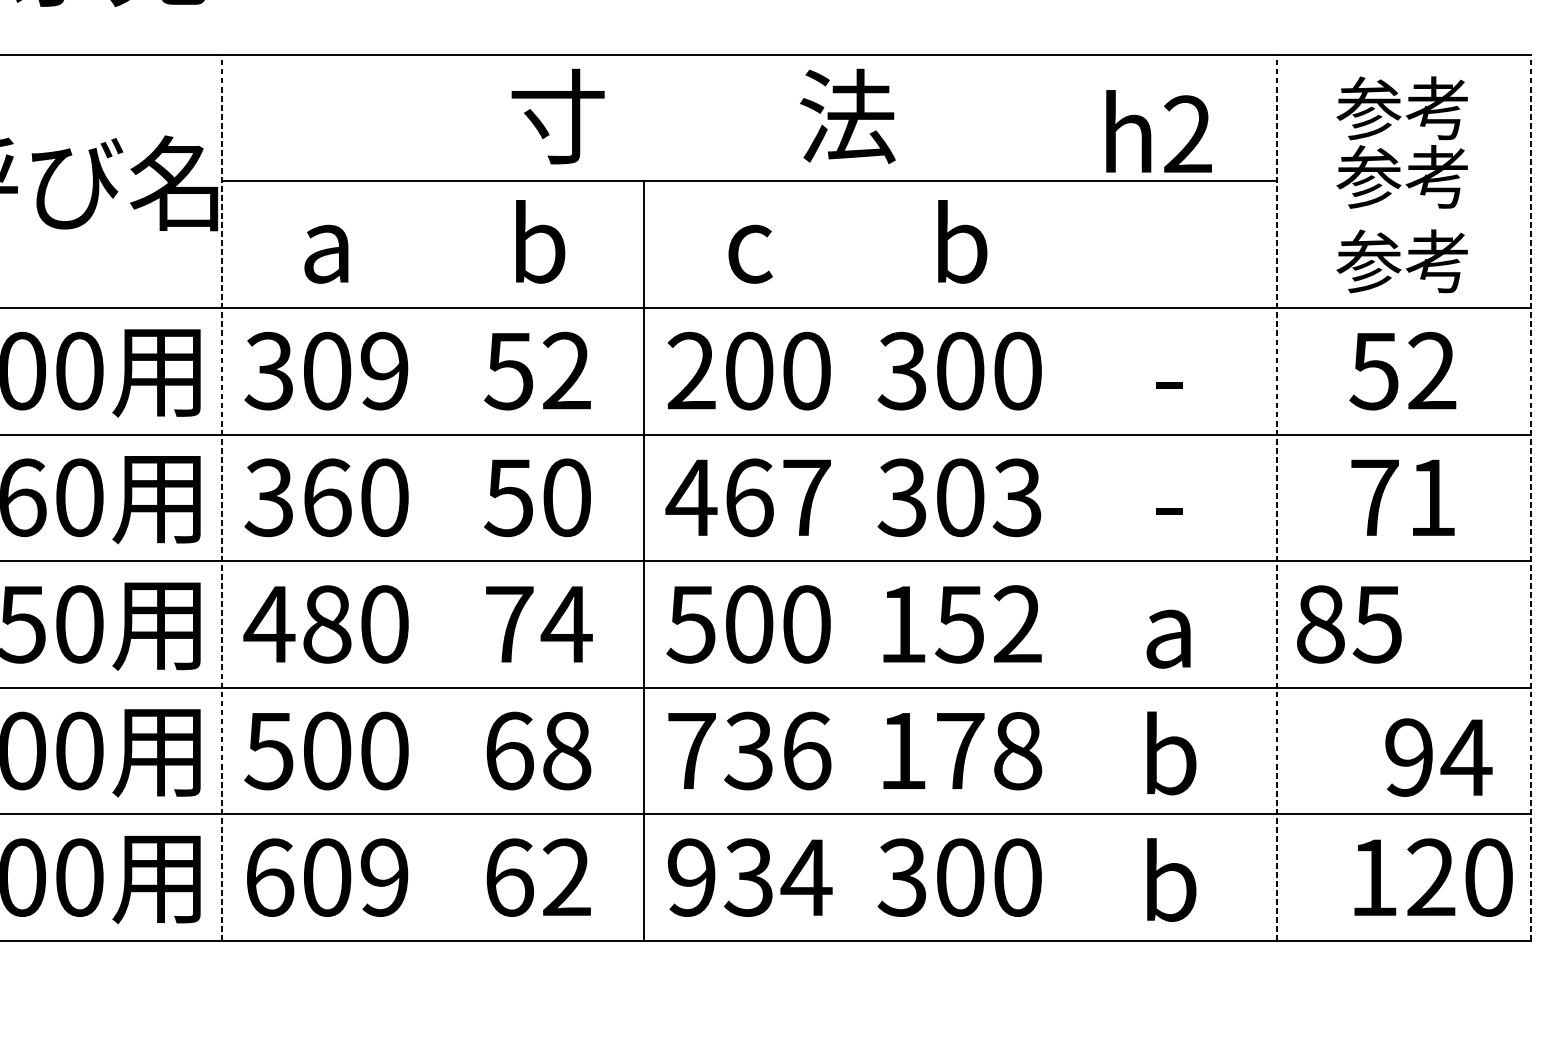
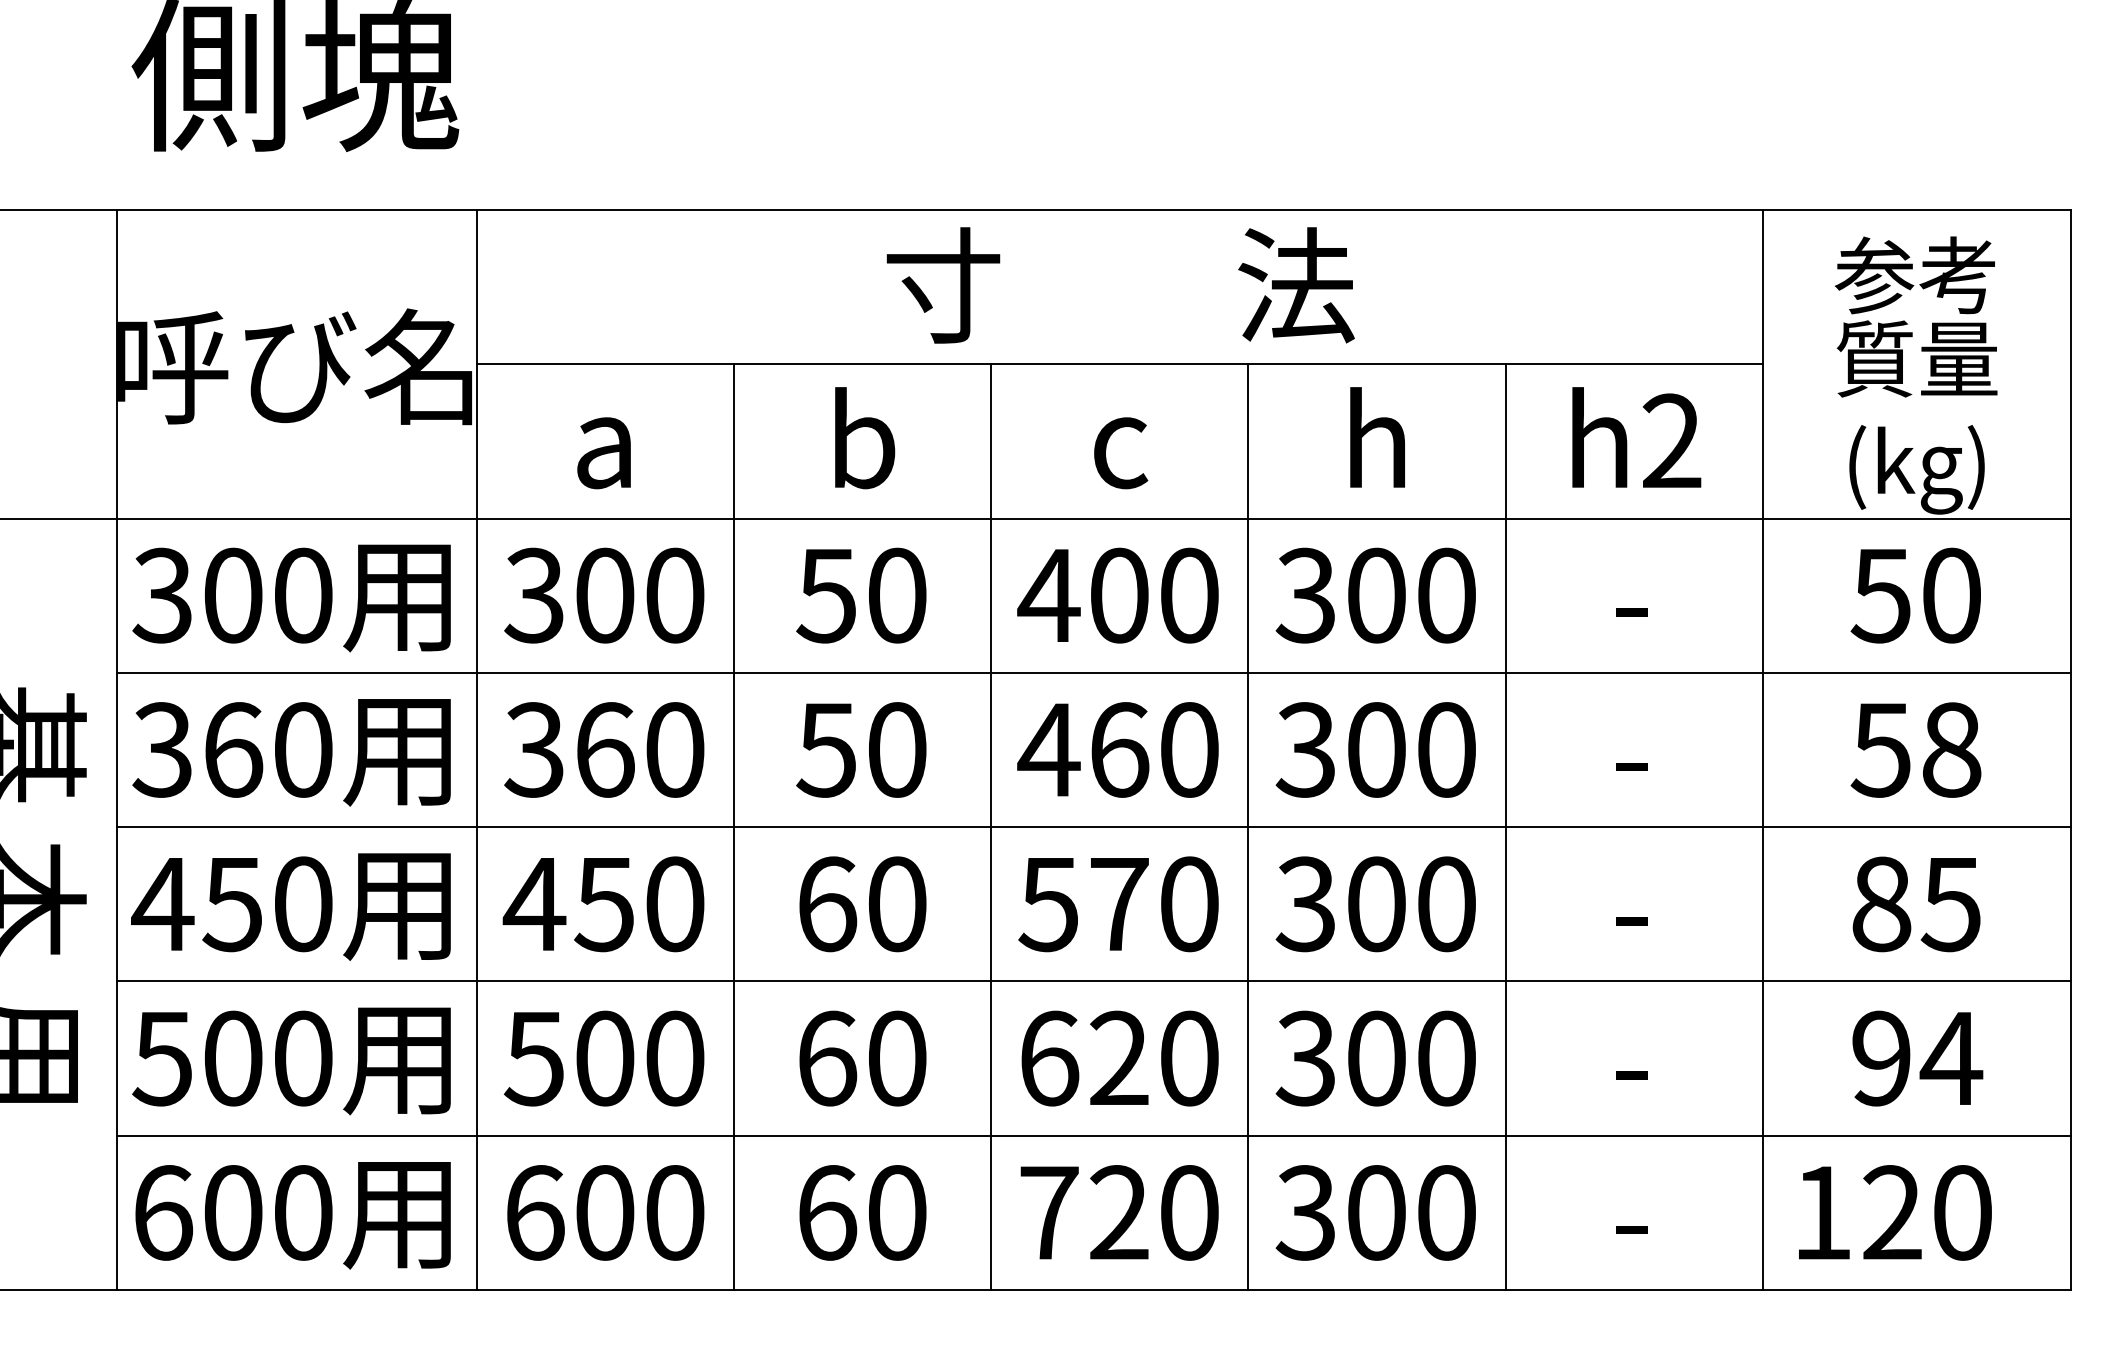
text: (703, 116) -> (1120, 285), moved
text: (1158, 131) -> (1636, 437), moved
text: (1402, 176) -> (1915, 358), 参考 -> 質量
text: (962, 242) -> (1379, 438), b -> h
text: (1401, 266) -> (1914, 468), 参考 -> (kg)
text: (691, 370) -> (1048, 594), 200 -> 400
text: (385, 371) -> (675, 595), 309 -> 300
text: (566, 371) -> (896, 595), 52 -> 50
text: (1432, 371) -> (1951, 595), 52 -> 50
line: (221, 497) -> (476, 749), dashed -> solid
text: (806, 497) -> (1189, 749), 467 -> 460
text: (1016, 497) -> (1445, 749), 303 -> 300
line: (1277, 497) -> (1762, 749), dashed -> solid
text: (1402, 497) -> (1915, 749), 71 -> 58
line: (1530, 497) -> (2071, 749), dashed -> solid
line: (433, 561) -> (734, 827), added
line: (855, 561) -> (1248, 827), added
line: (1066, 561) -> (1505, 827), added
text: (326, 624) -> (604, 904), 480 -> 450
text: (539, 624) -> (863, 904), 74 -> 60
text: (749, 624) -> (1119, 904), 500 -> 570
text: (959, 624) -> (1375, 904), 152 -> 300
text: (1349, 624) -> (1916, 904), moved
text: (1168, 639) -> (1630, 922), a -> -
text: (567, 750) -> (897, 1058), 68 -> 60
text: (749, 750) -> (1119, 1058), 736 -> 620
text: (959, 750) -> (1375, 1058), 178 -> 300
text: (1171, 753) -> (1634, 1061), b -> -
text: (1438, 757) -> (1917, 1058), moved
text: (385, 877) -> (675, 1212), 609 -> 600
text: (566, 877) -> (896, 1212), 62 -> 60
text: (750, 877) -> (1120, 1212), 934 -> 720
text: (1433, 877) -> (1895, 1212), moved
text: (1171, 879) -> (1634, 1215), b -> -

